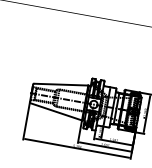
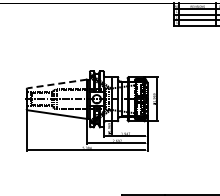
line: (61, 84) -> (57, 83), solid -> dashed

